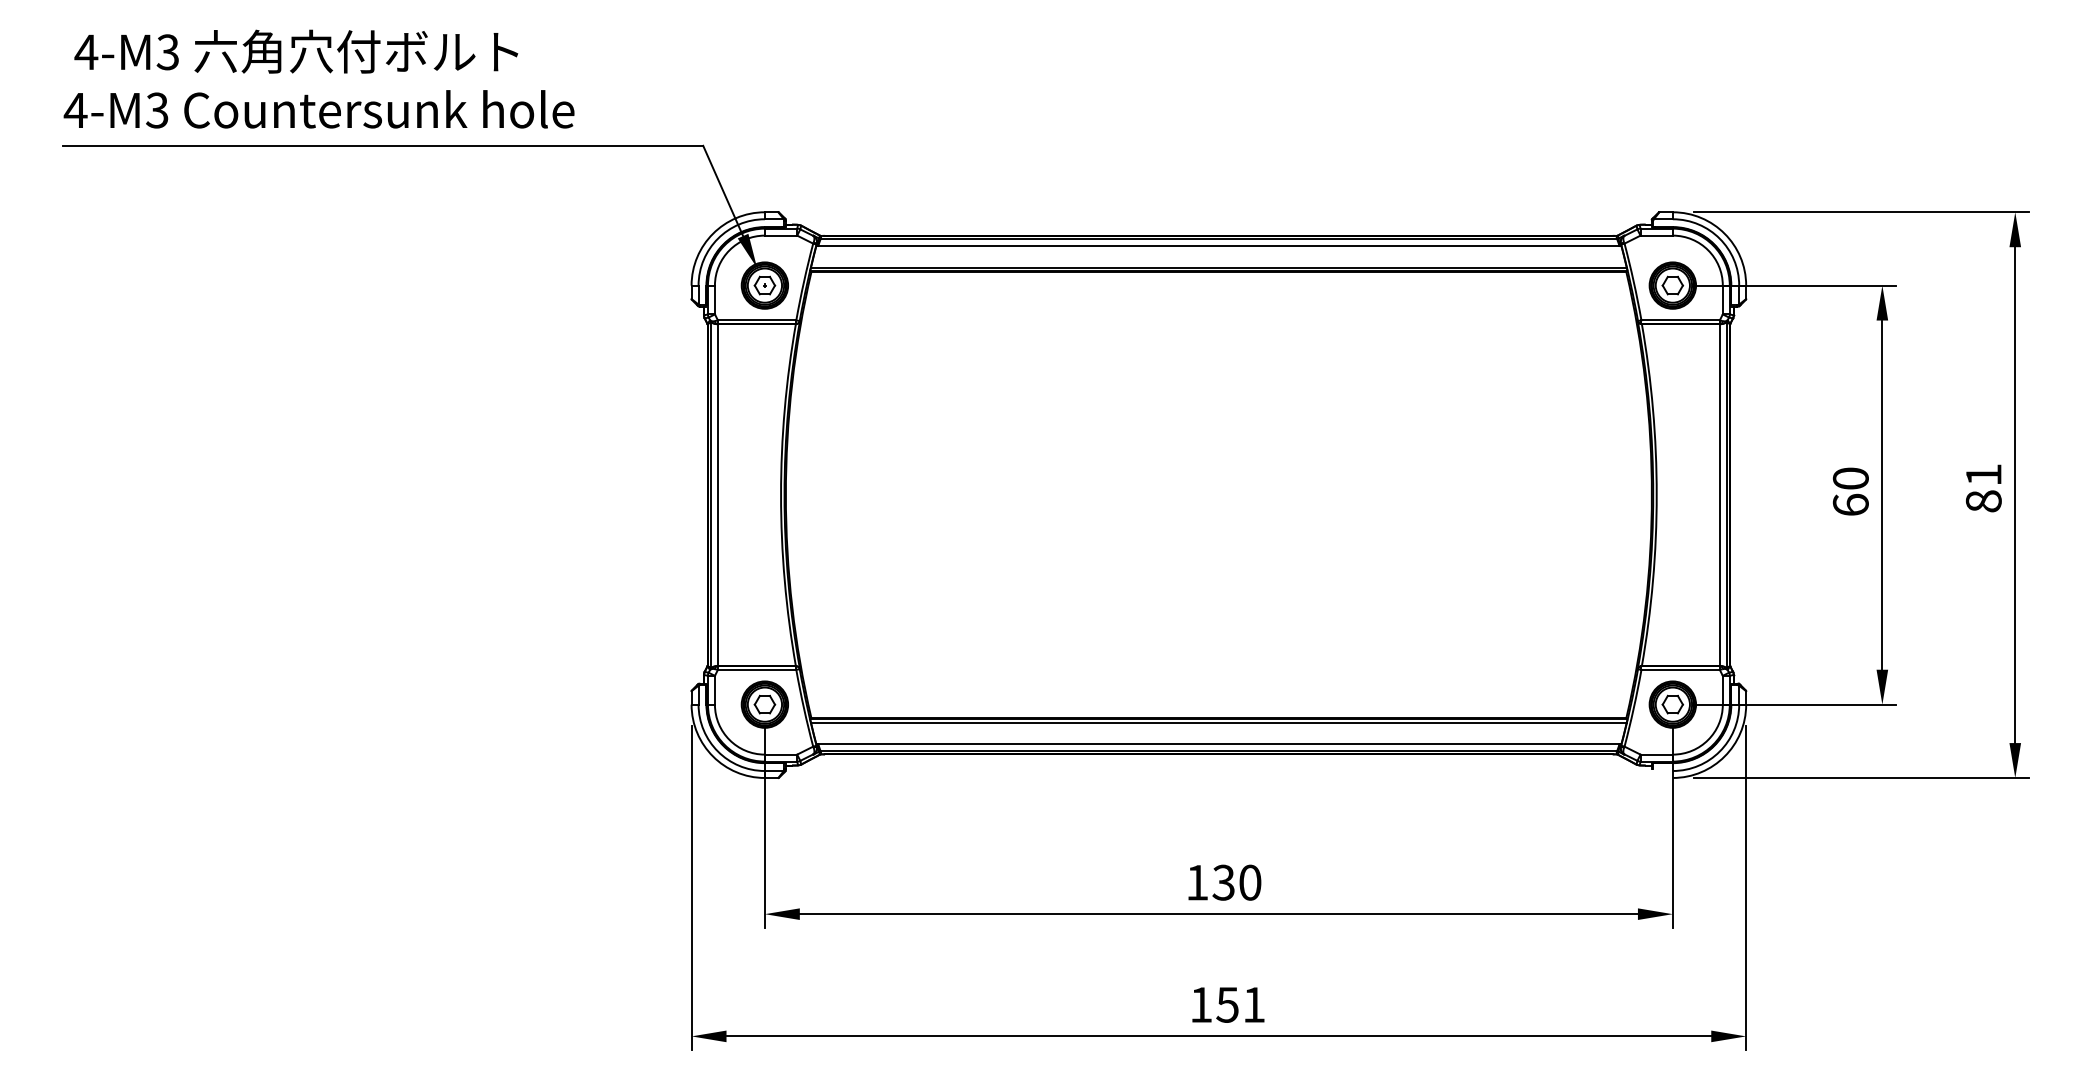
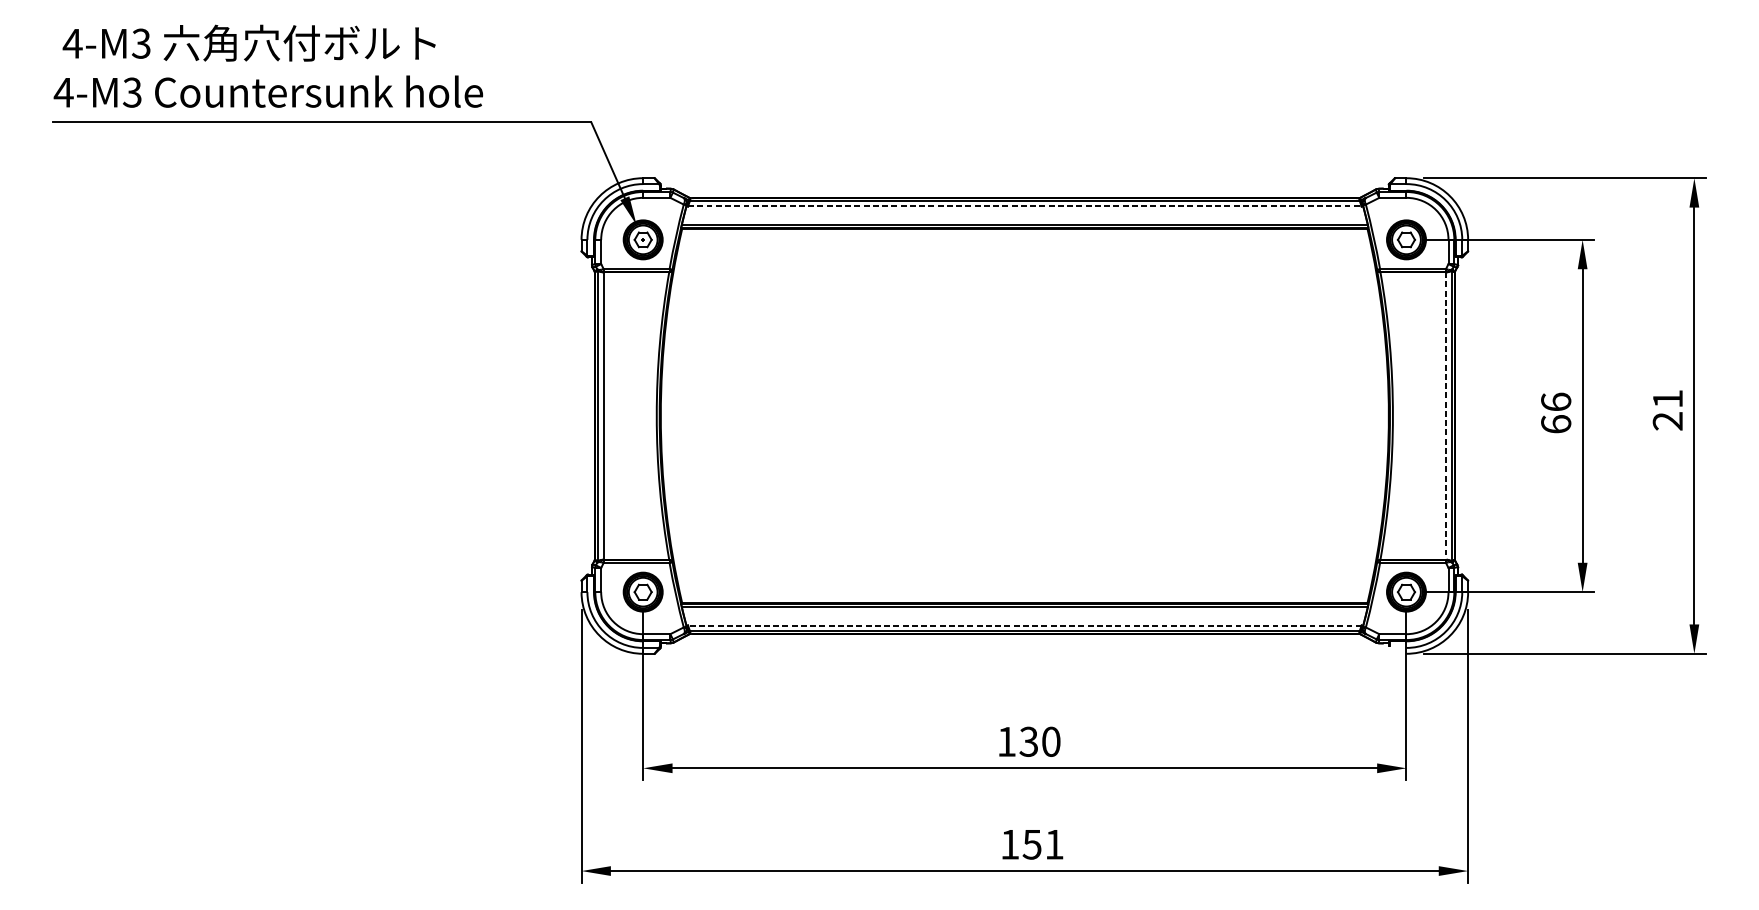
line: (1218, 245) -> (1024, 206), solid -> dashed
text: (1850, 478) -> (1555, 402), 60 -> 66
line: (1719, 495) -> (1445, 416), solid -> dashed
text: (1983, 501) -> (1667, 421), 81 -> 21
line: (1218, 744) -> (1024, 625), solid -> dashed

